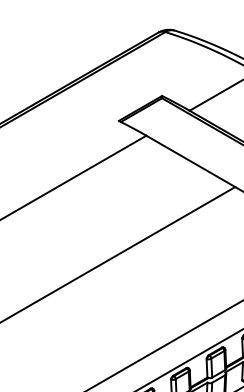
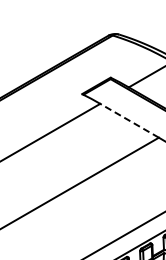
line: (190, 160) -> (129, 120), solid -> dashed

